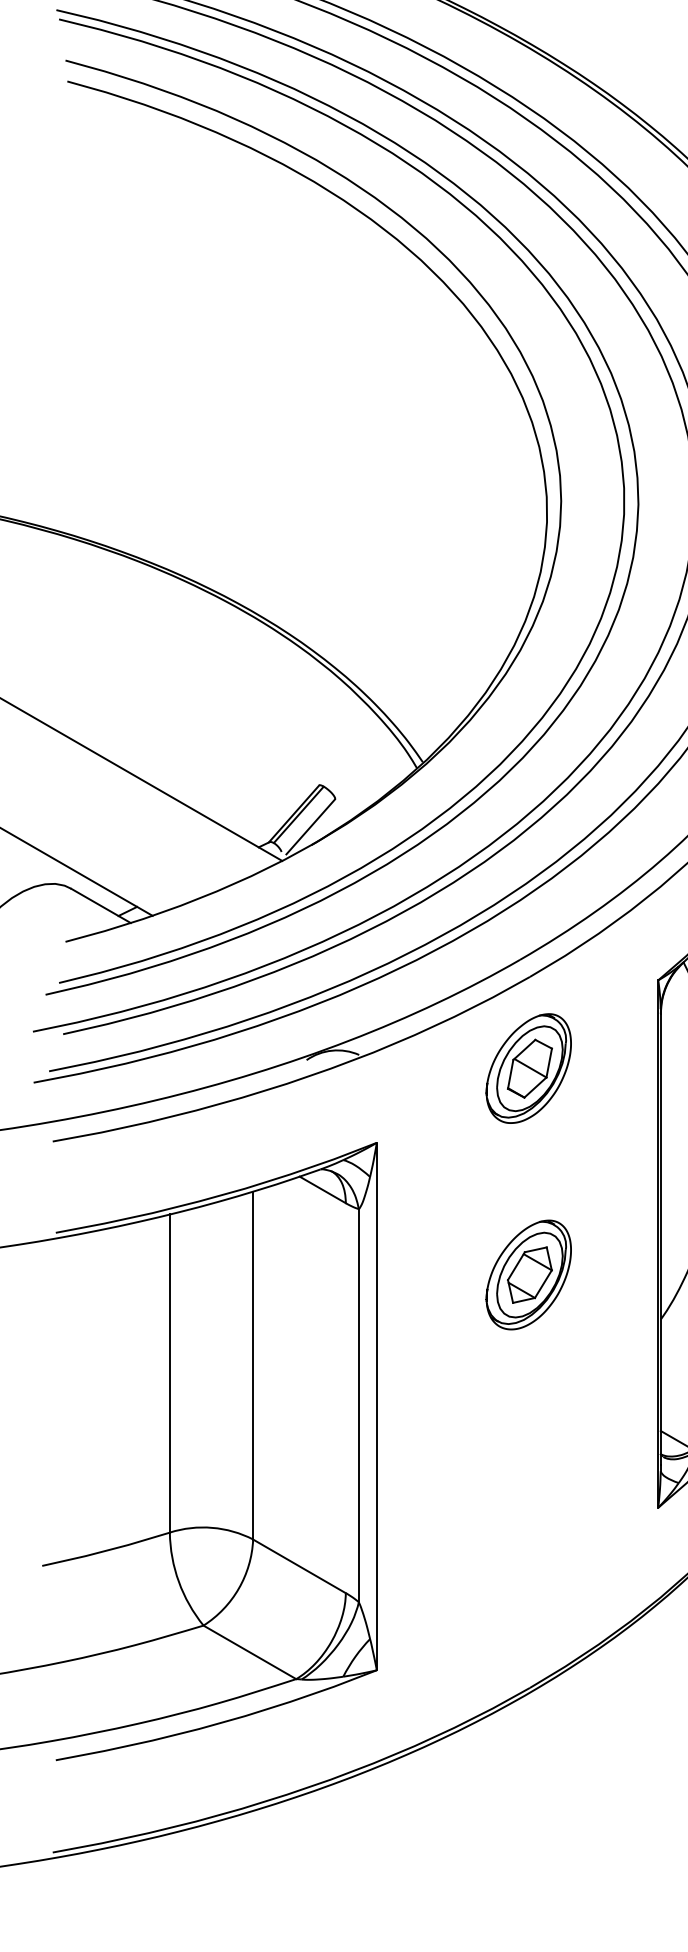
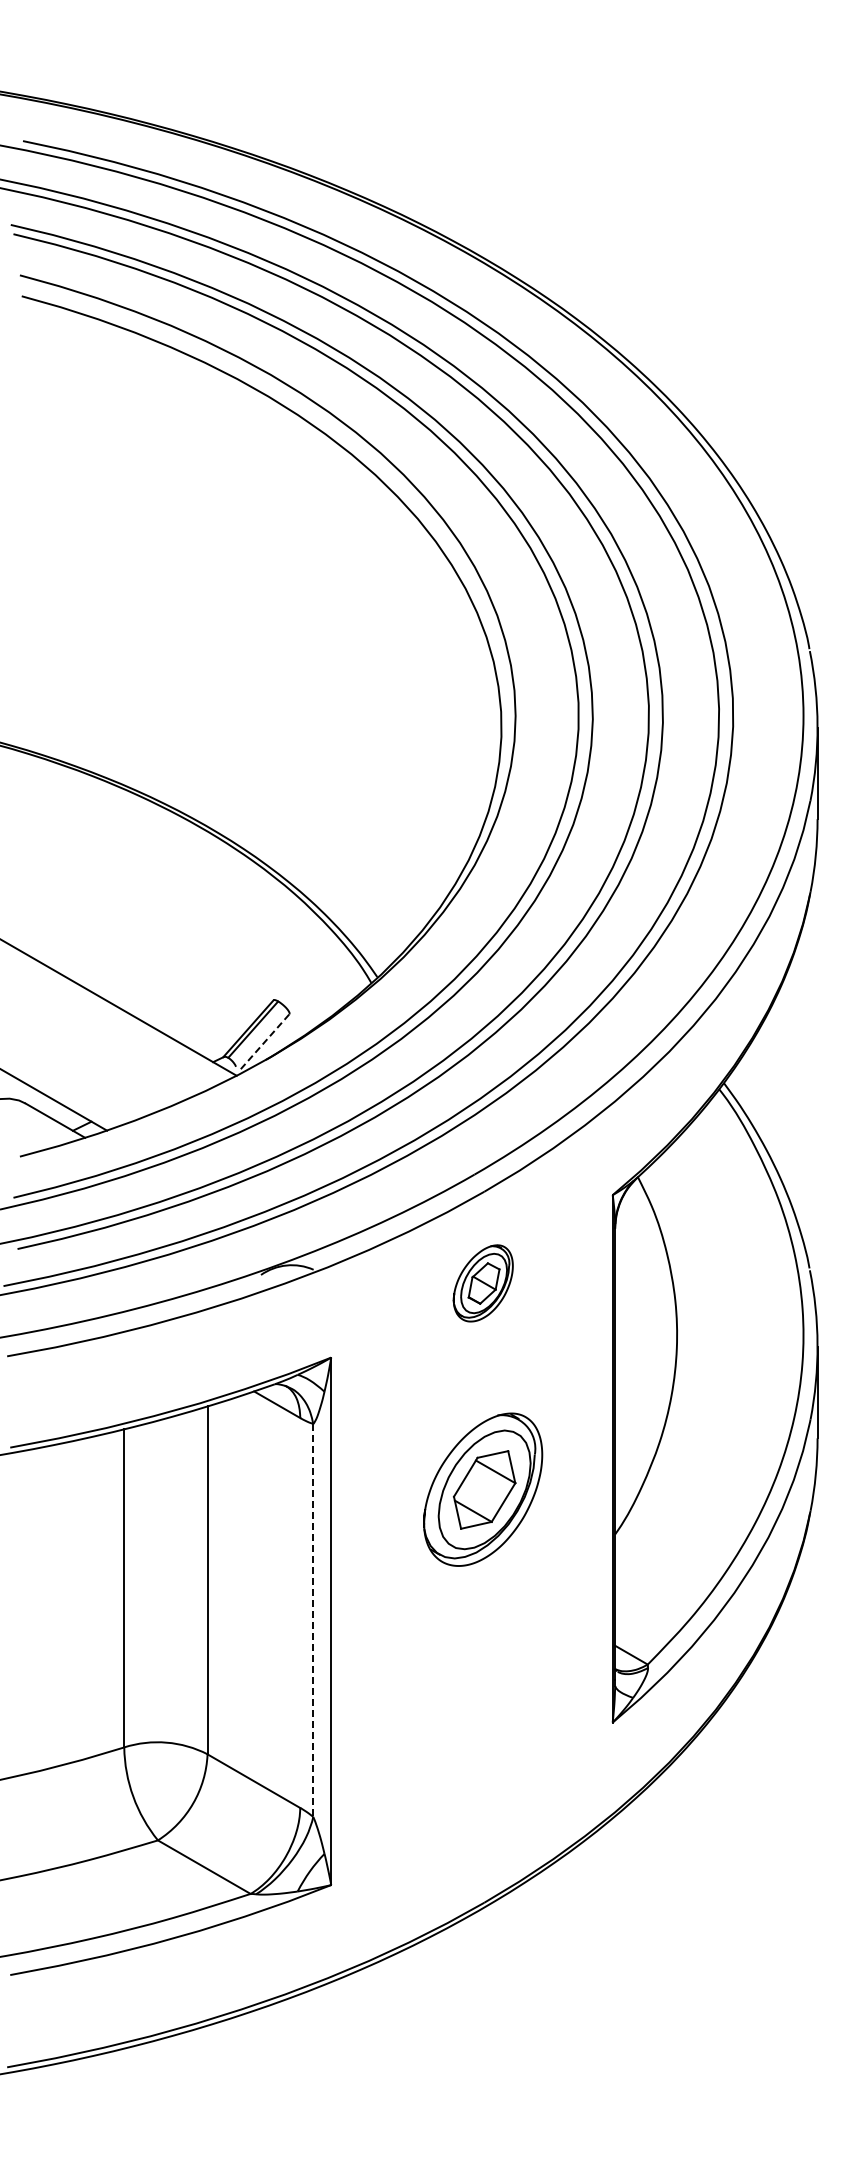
line: (311, 826) -> (265, 1041), solid -> dashed
part: (529, 1068) -> (483, 1283), size x0.7
part: (529, 1274) -> (483, 1489), size x1.4
line: (359, 1406) -> (313, 1621), solid -> dashed

